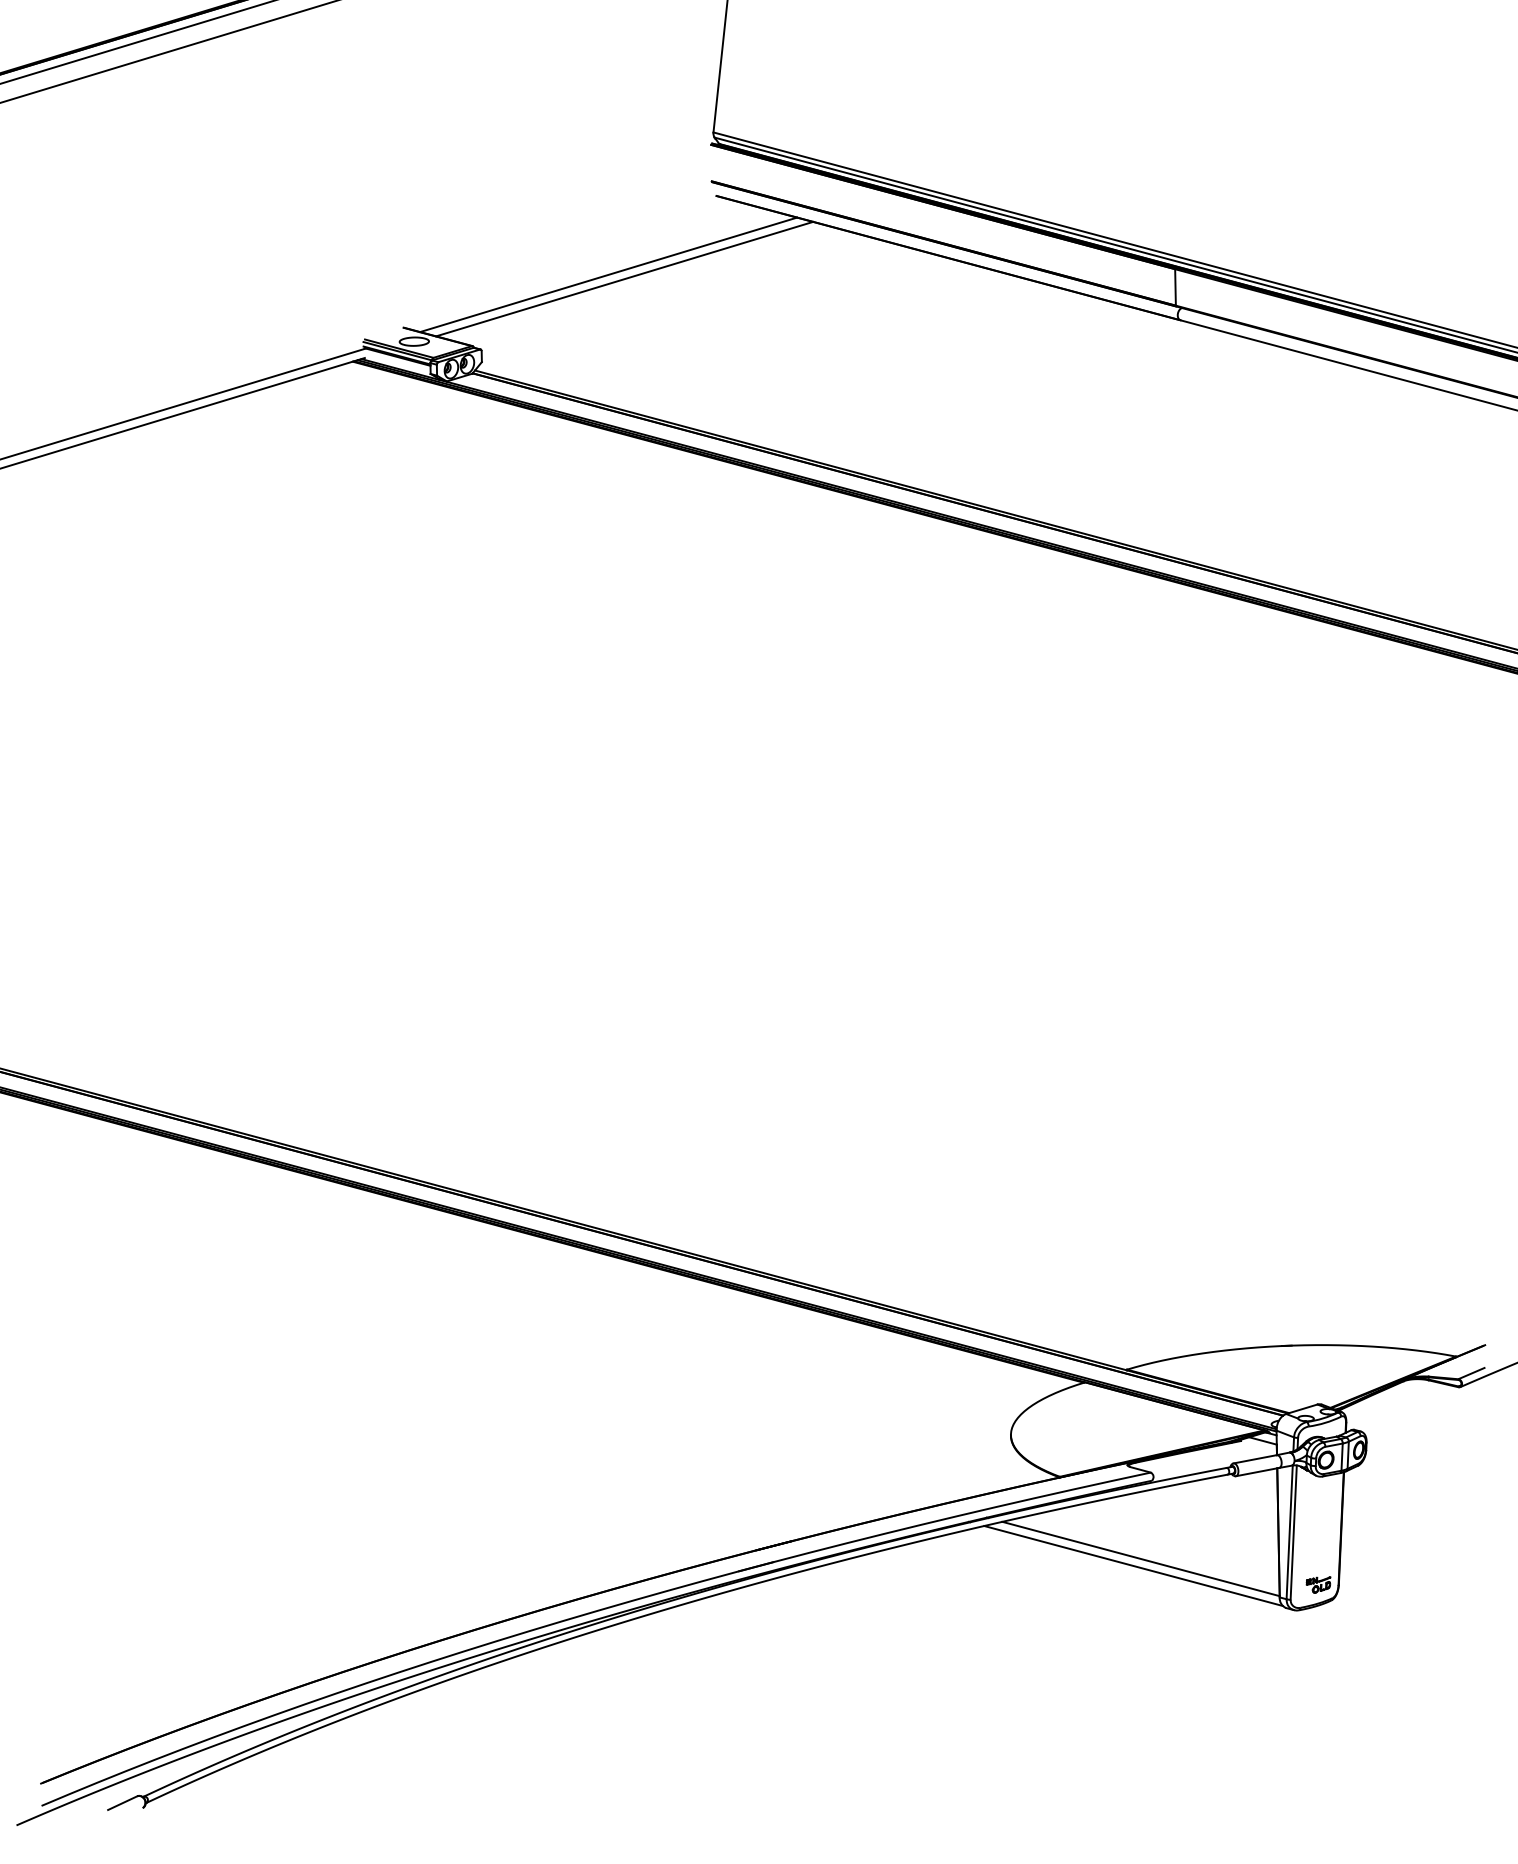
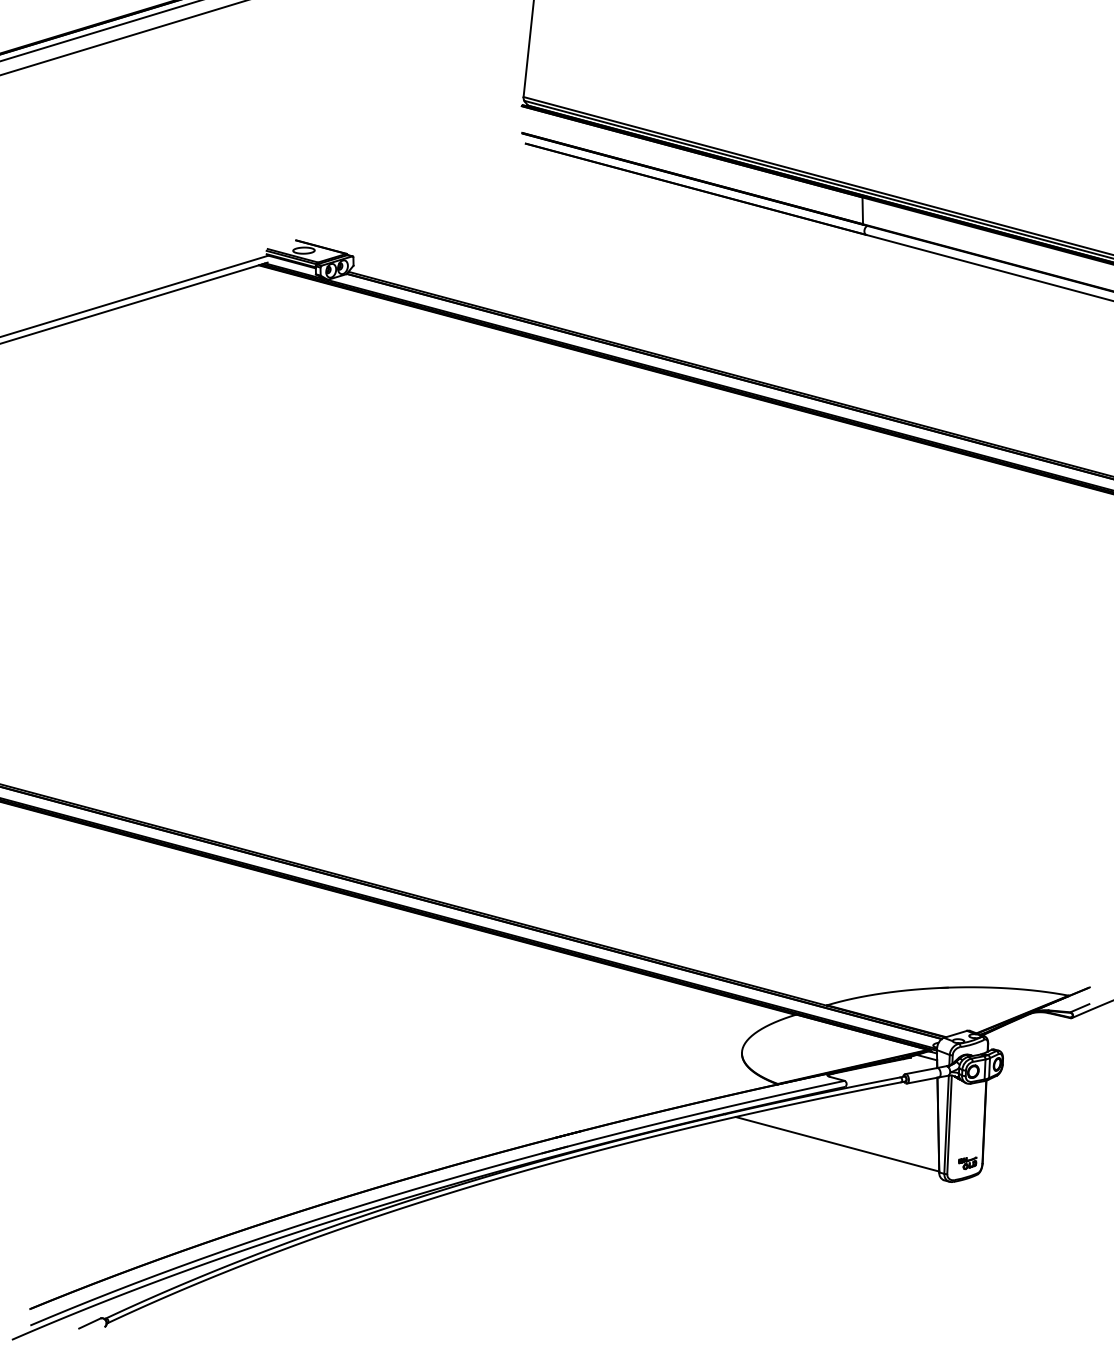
line: (608, 274) -> (446, 201), removed
line: (624, 278) -> (458, 204), removed
line: (1133, 1565) -> (831, 1149), removed

